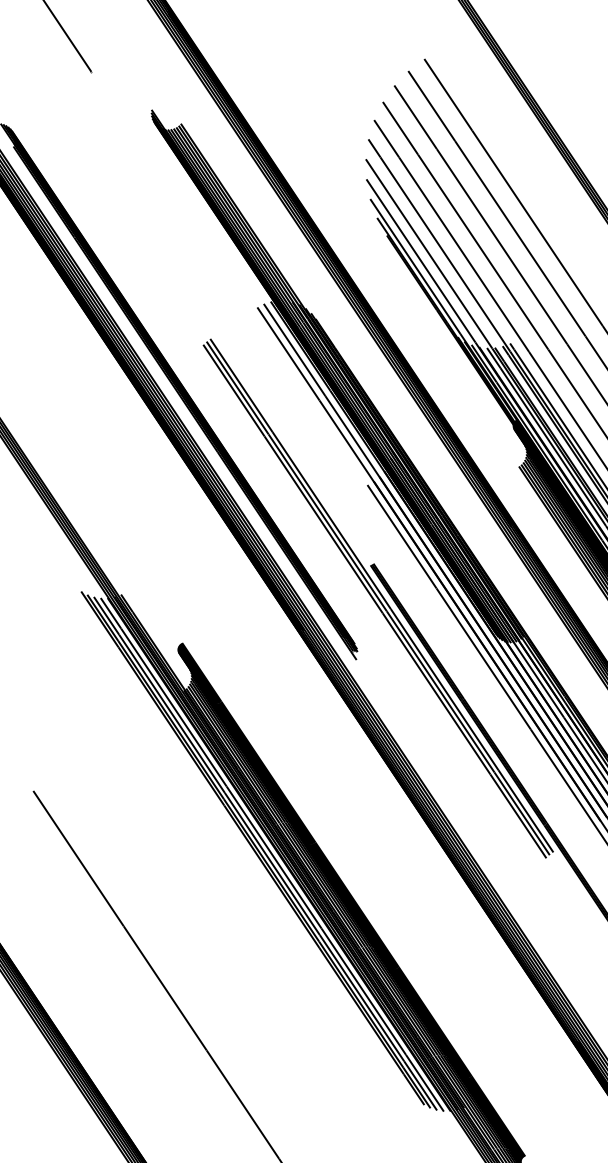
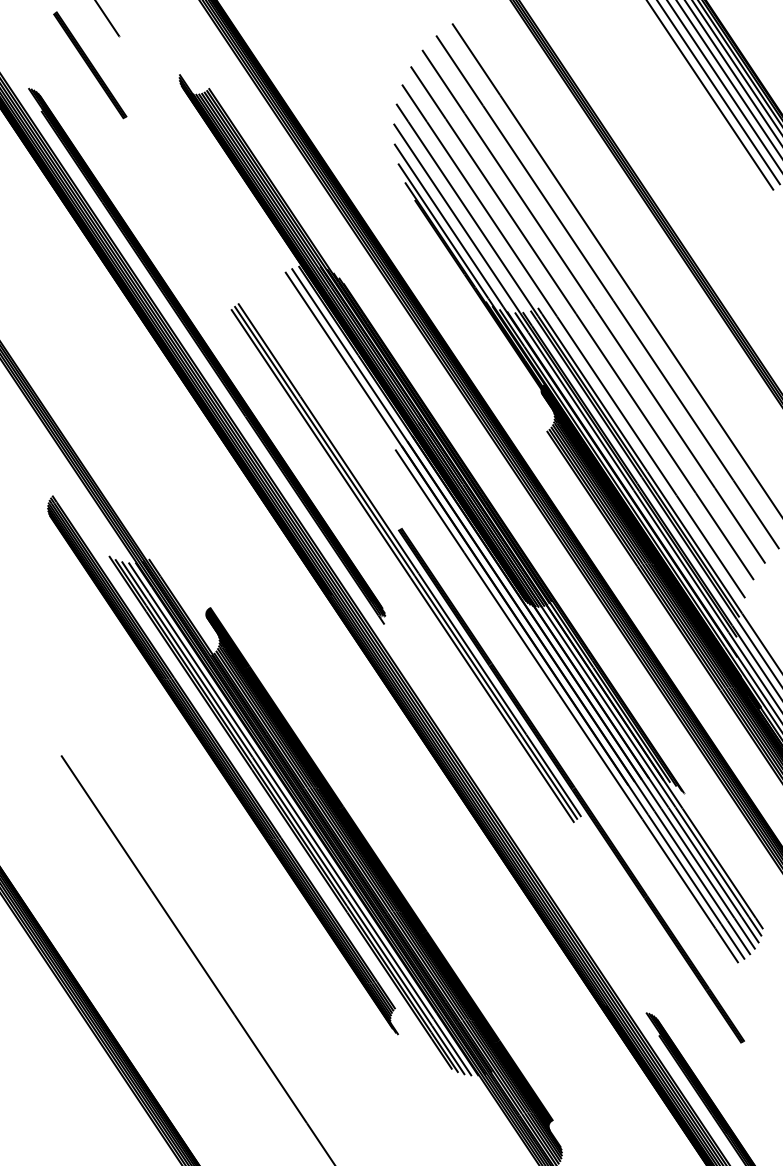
part: (62, 101) -> (90, 65), added
part: (194, 801) -> (222, 765), added

